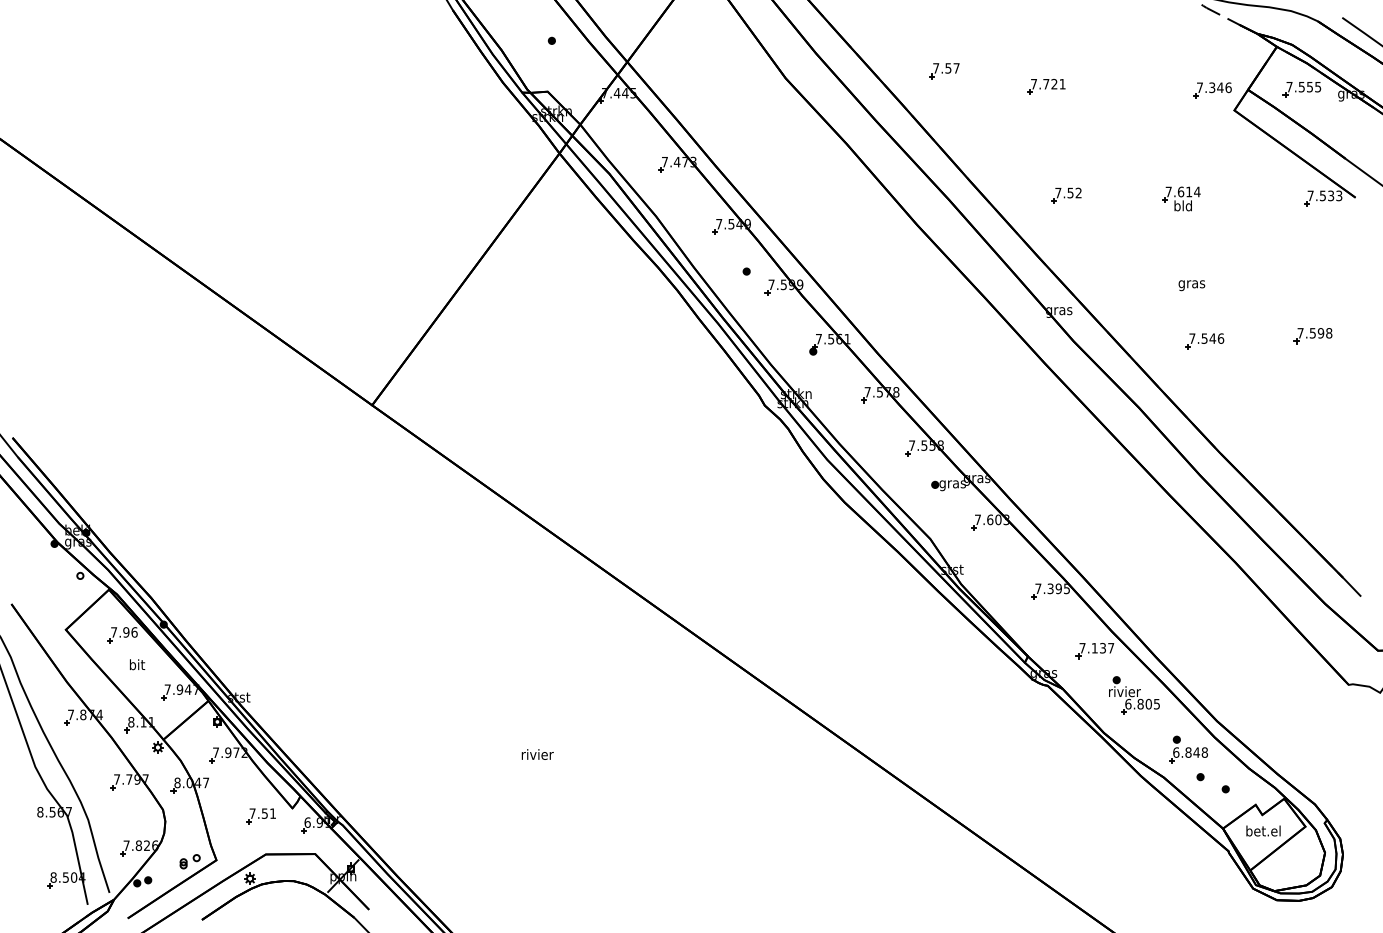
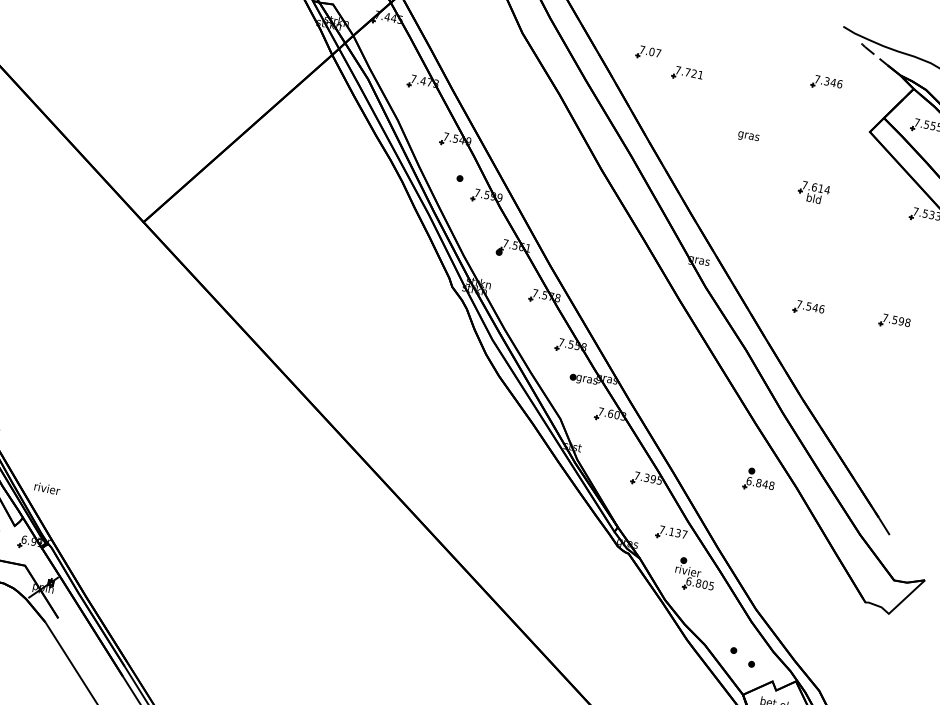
text: (948, 68) -> (652, 52), 7.57 -> 7.07
part: (1046, 86) -> (687, 74), moved
part: (1212, 90) -> (826, 83), moved
part: (1066, 195) -> (723, 171), removed
text: (1191, 285) -> (748, 137), moved
part: (1188, 749) -> (759, 480), moved
text: (537, 754) -> (47, 488), moved

